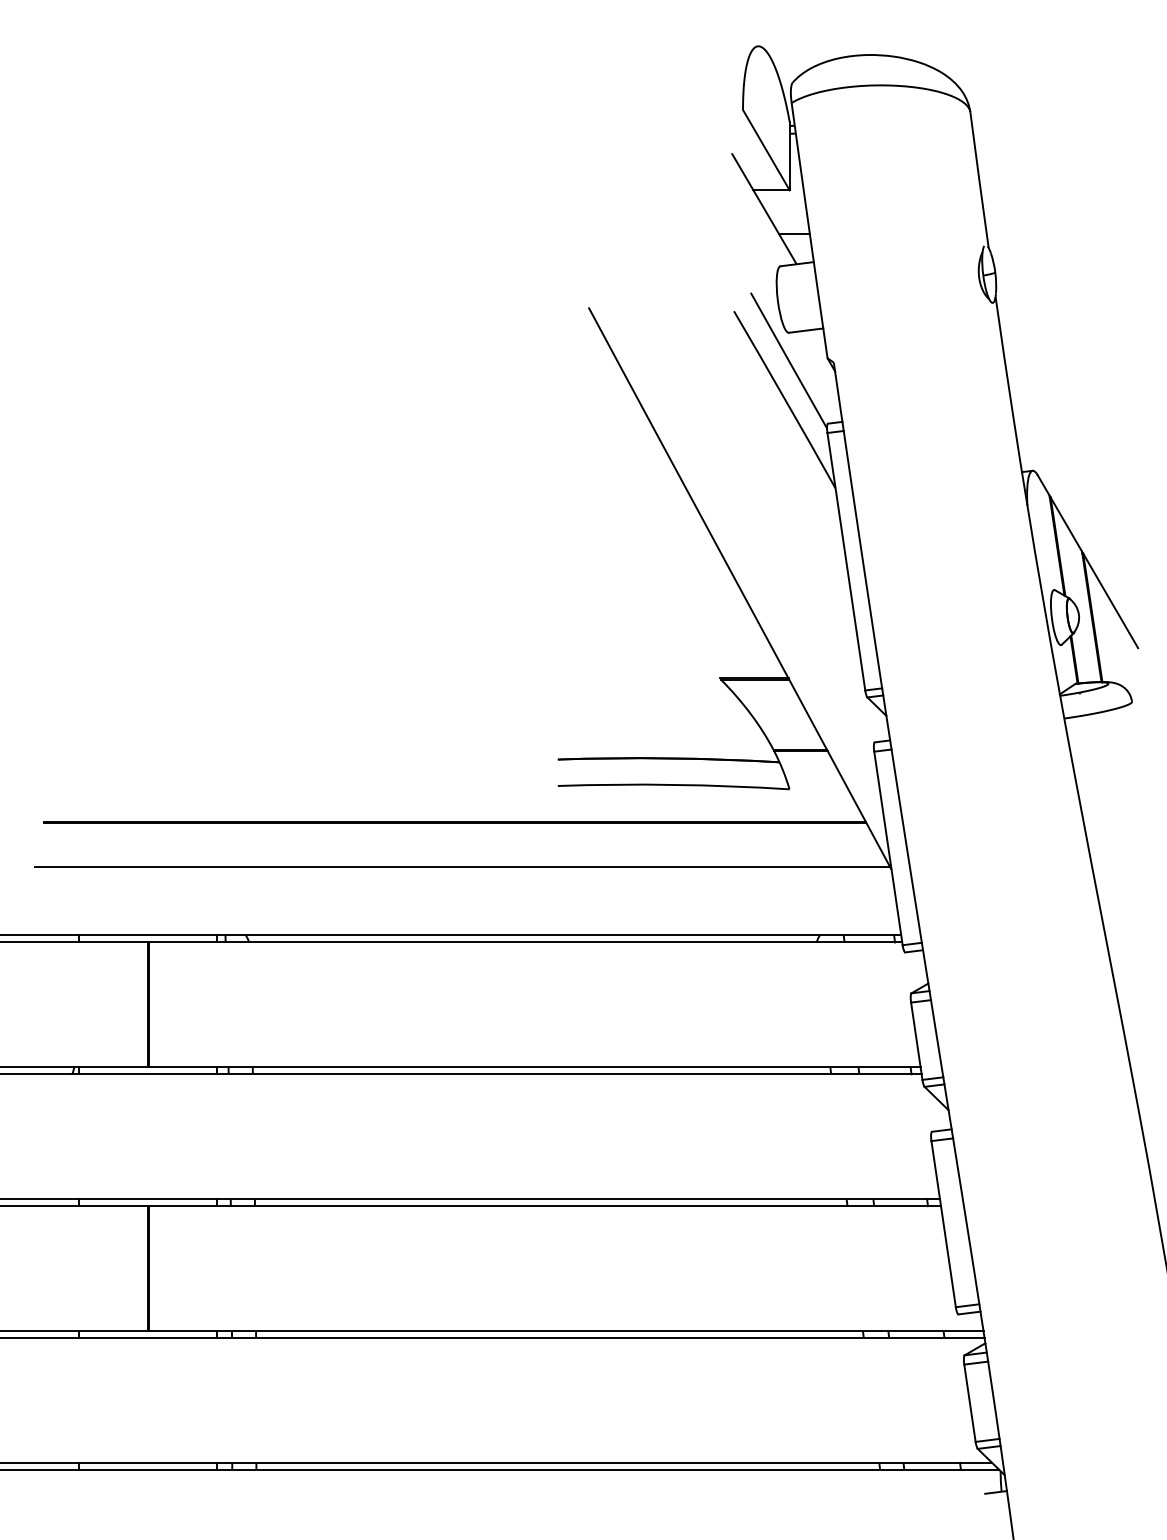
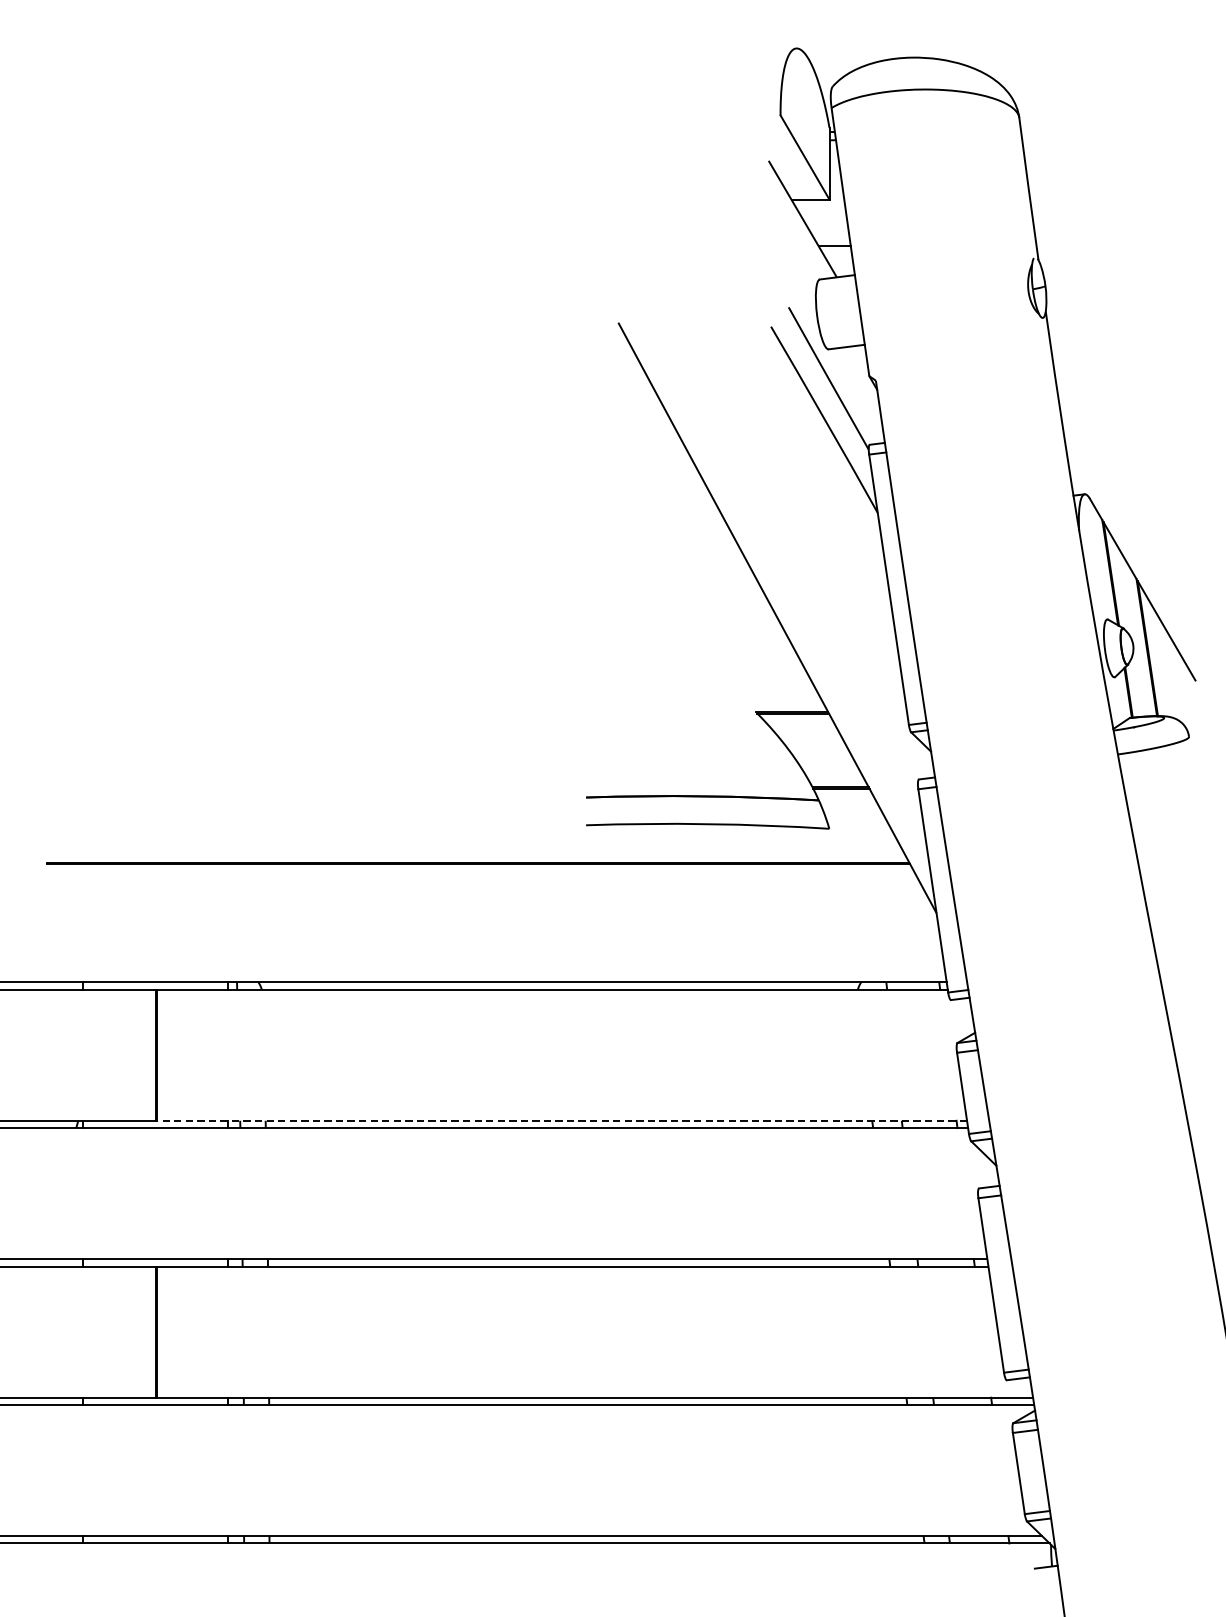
line: (462, 866) -> (485, 909), removed
line: (534, 1067) -> (561, 1120), solid -> dashed

